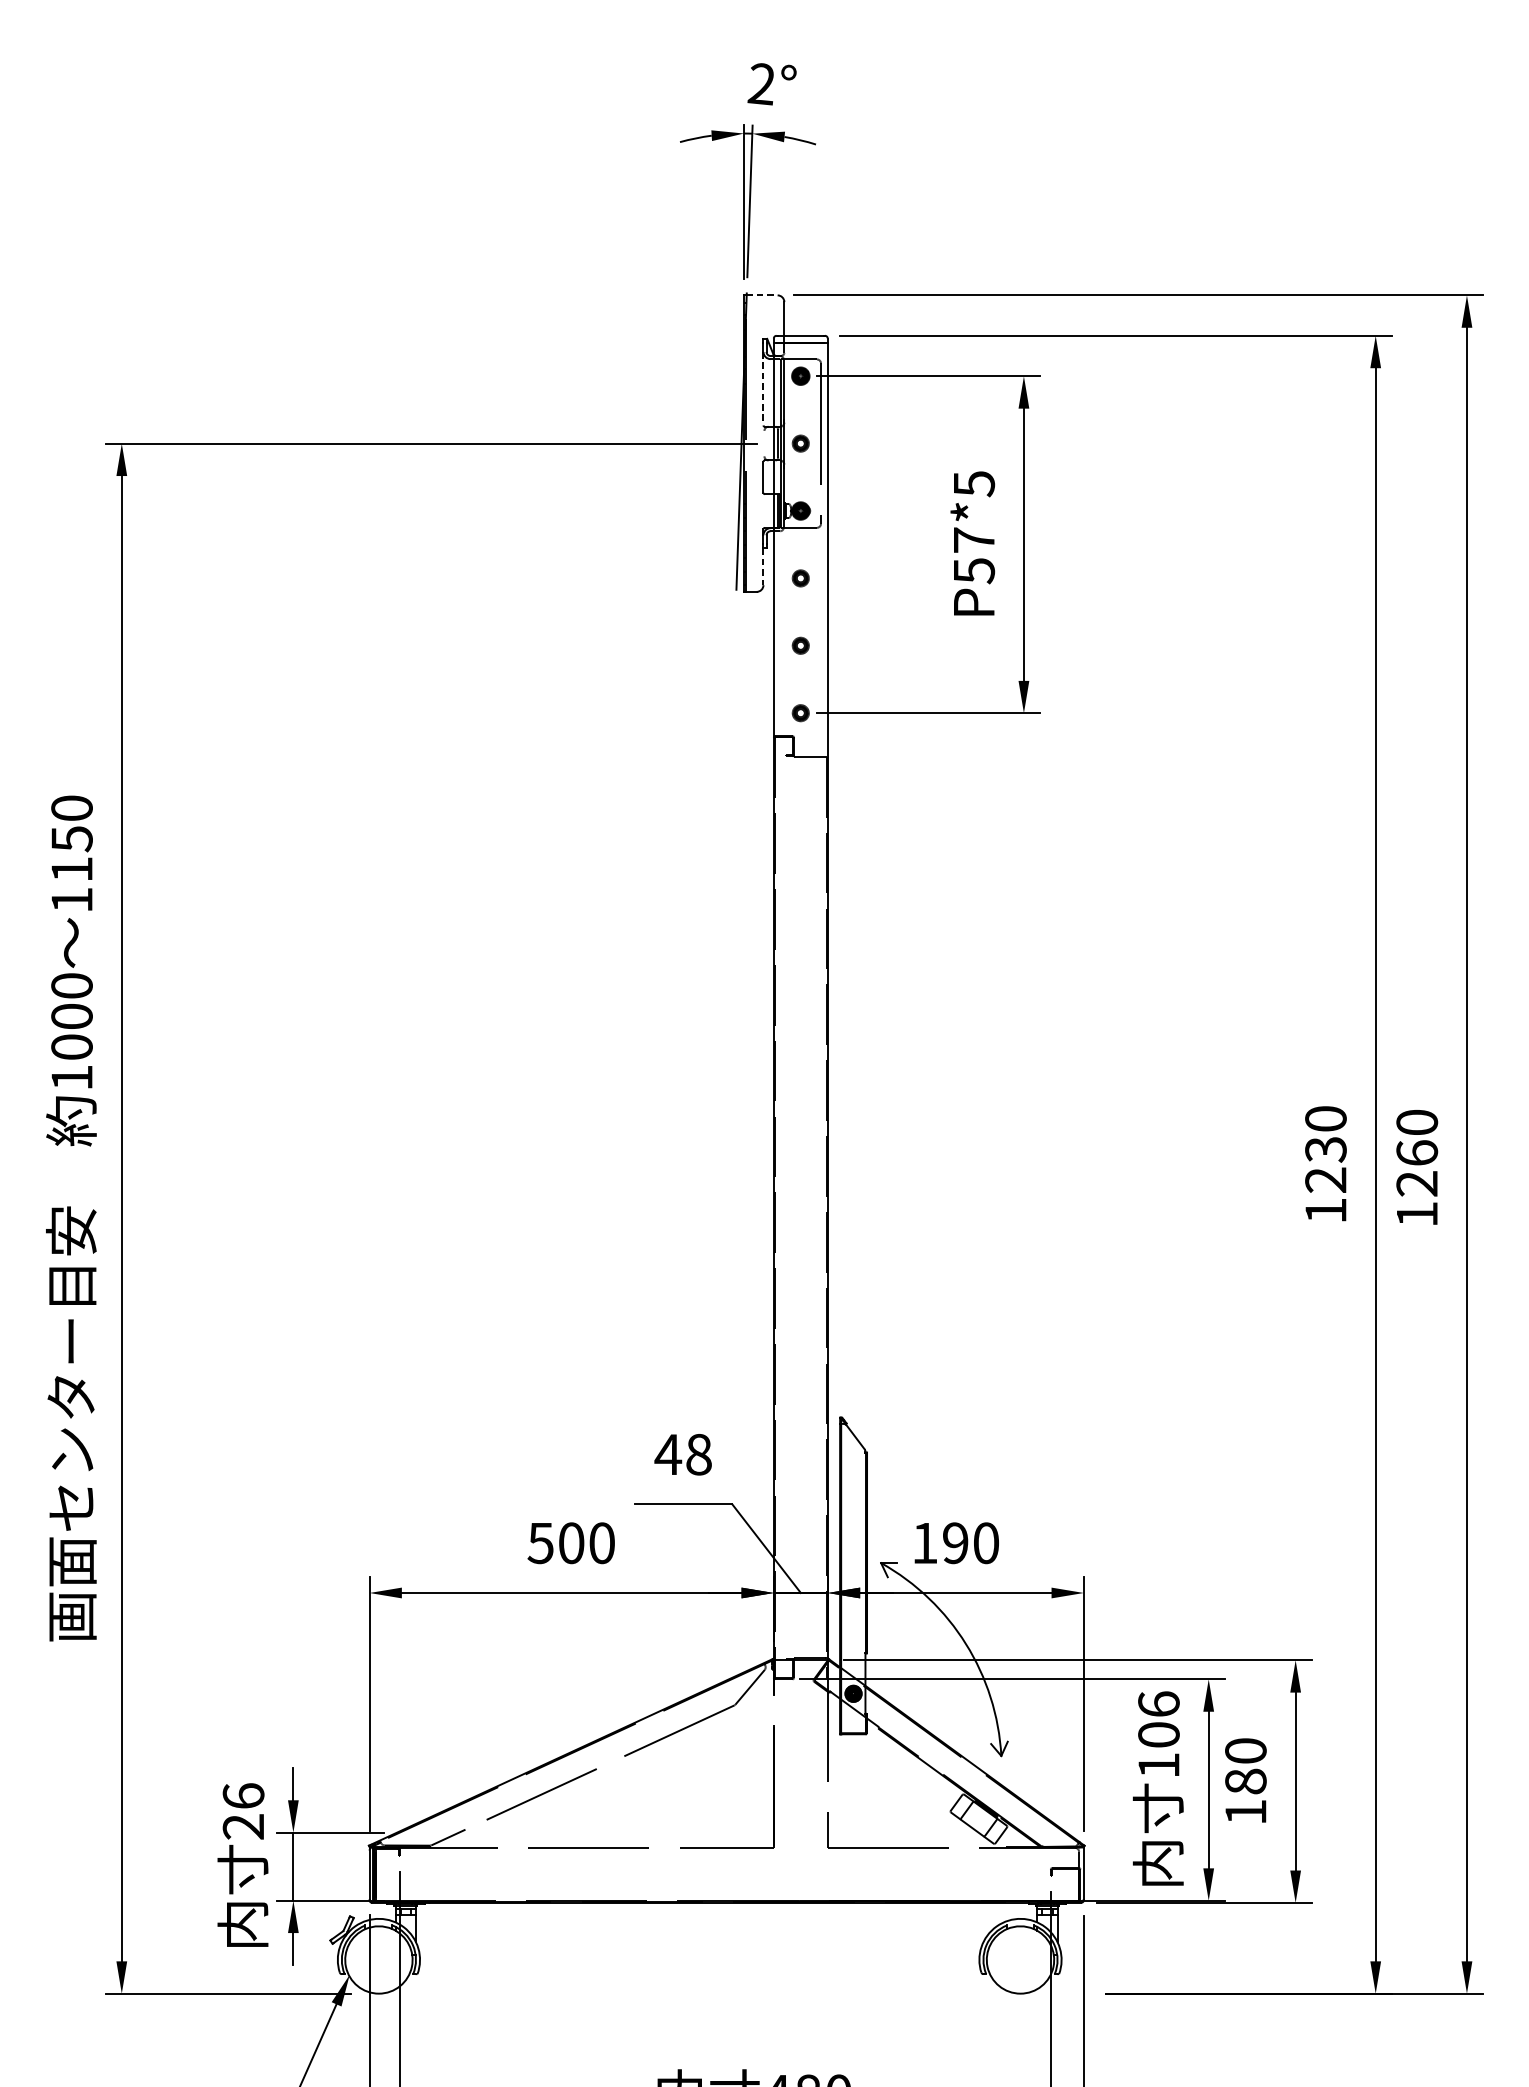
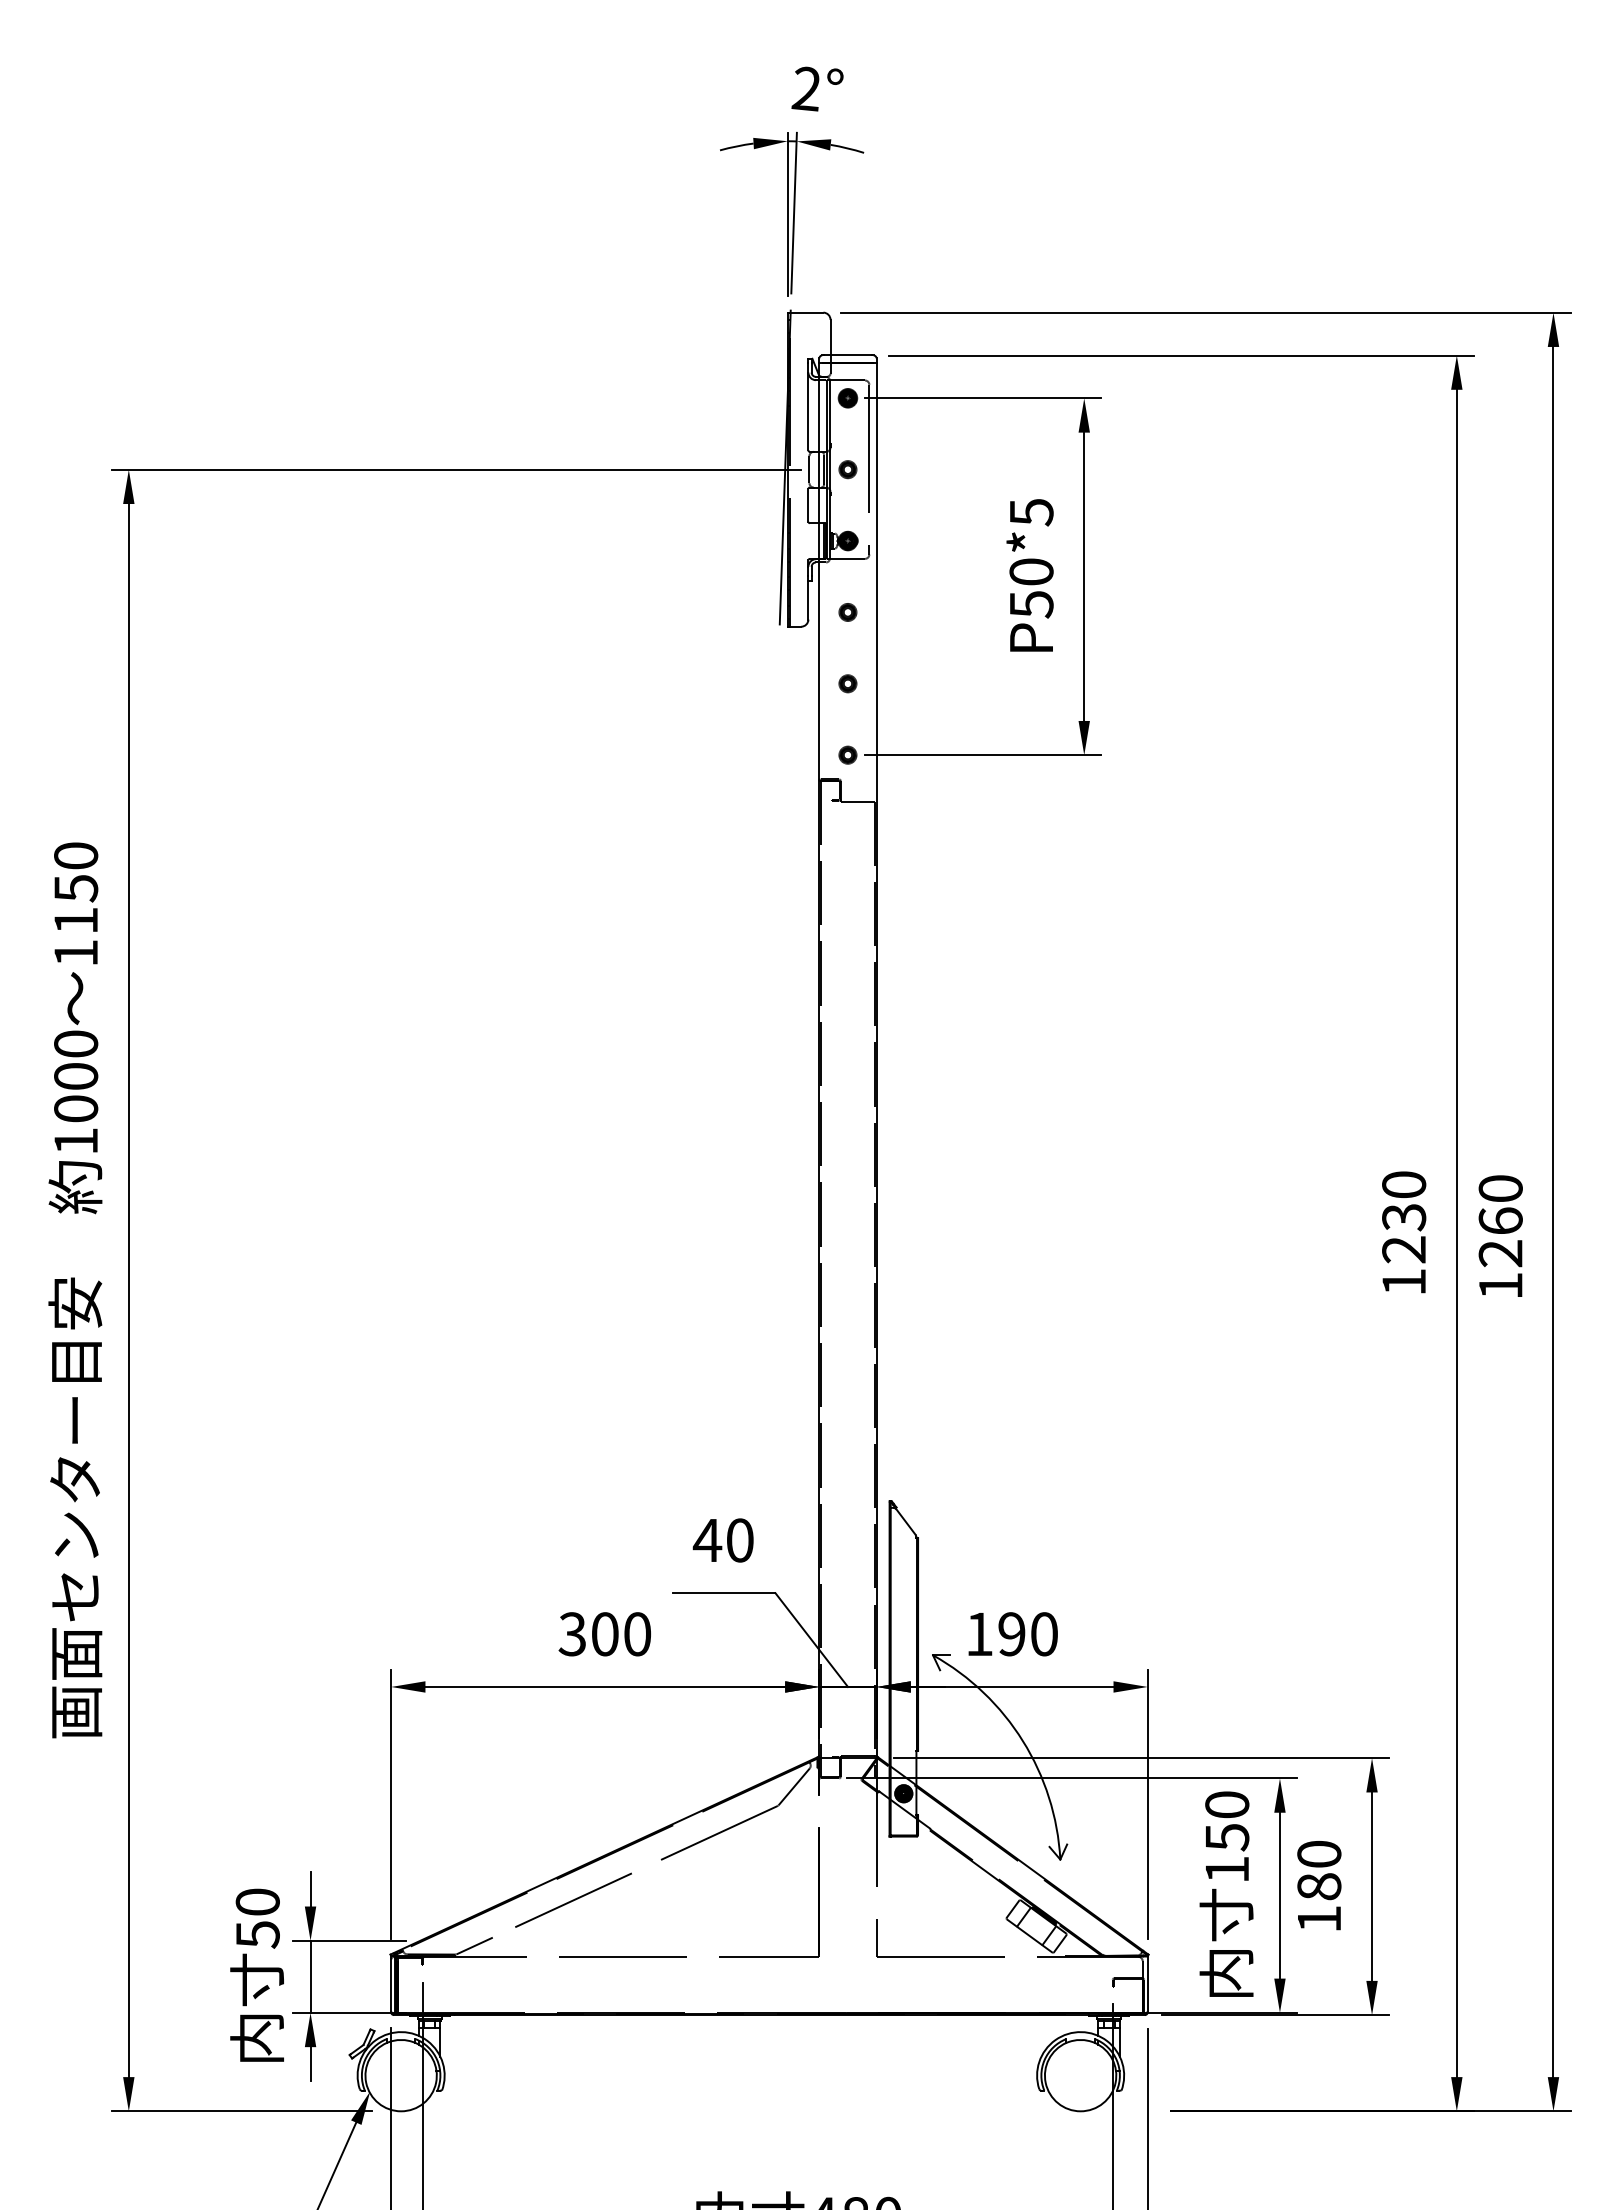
line: (761, 295) -> (806, 312), dashed -> solid
line: (763, 388) -> (808, 411), dashed -> solid
line: (764, 443) -> (809, 469), added
text: (974, 539) -> (1031, 571), P57*5 -> P50*5
line: (763, 567) -> (808, 600), dashed -> solid
text: (698, 1454) -> (739, 1540), 48 -> 40
text: (539, 1542) -> (571, 1633), 500 -> 300
text: (1159, 1720) -> (1227, 1821), 106 -> 150
text: (243, 1811) -> (257, 1918), 26 -> 50

